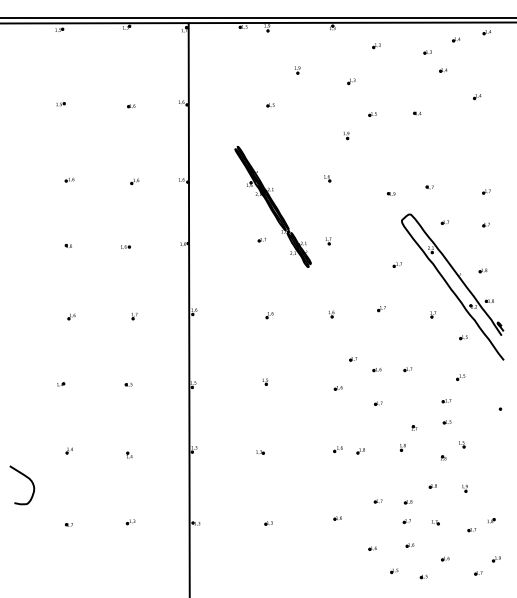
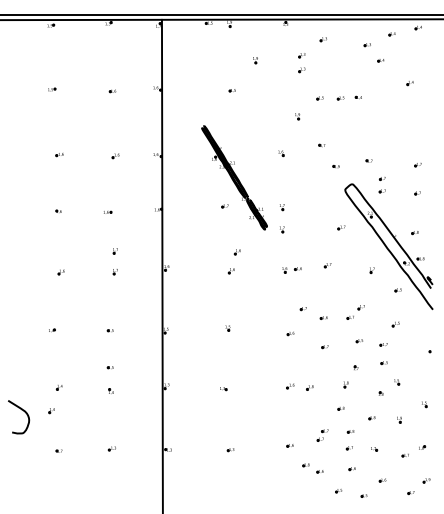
part: (351, 64) -> (301, 55), added
part: (396, 114) -> (340, 98), added
part: (374, 169) -> (321, 145), added
part: (444, 207) -> (381, 178), added
part: (328, 267) -> (282, 229), added
part: (134, 292) -> (115, 251), added
part: (276, 293) -> (237, 252), added
part: (346, 313) -> (297, 269), added
part: (420, 358) -> (361, 308), added
part: (418, 396) -> (359, 340), added
part: (128, 427) -> (110, 367), added
part: (494, 470) -> (424, 404), added
part: (396, 475) -> (340, 408), added
part: (59, 477) -> (50, 410), added
part: (372, 511) -> (320, 439), added
part: (355, 541) -> (305, 465), added

